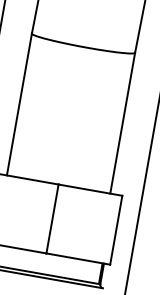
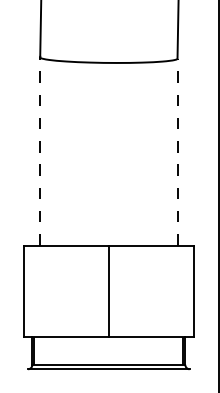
line: (19, 104) -> (40, 151), solid -> dashed
line: (122, 123) -> (177, 152), solid -> dashed

